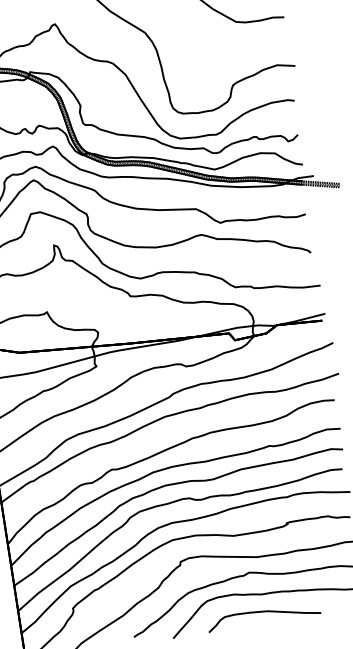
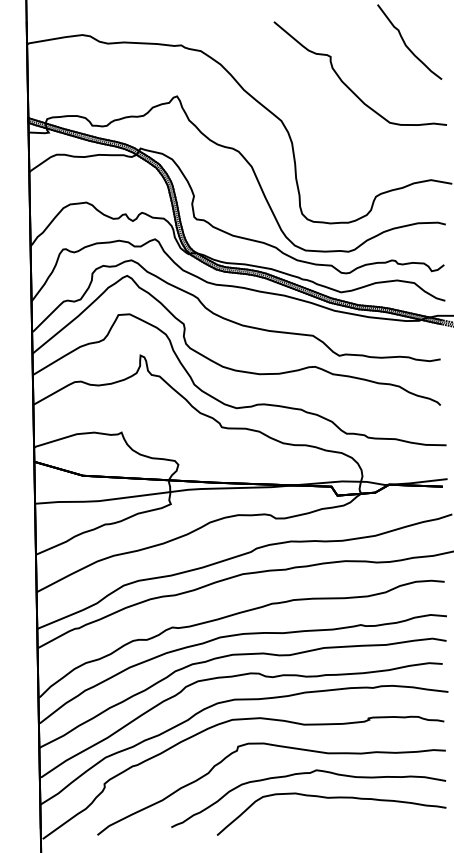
curve: (263, 612) -> (327, 819), removed

